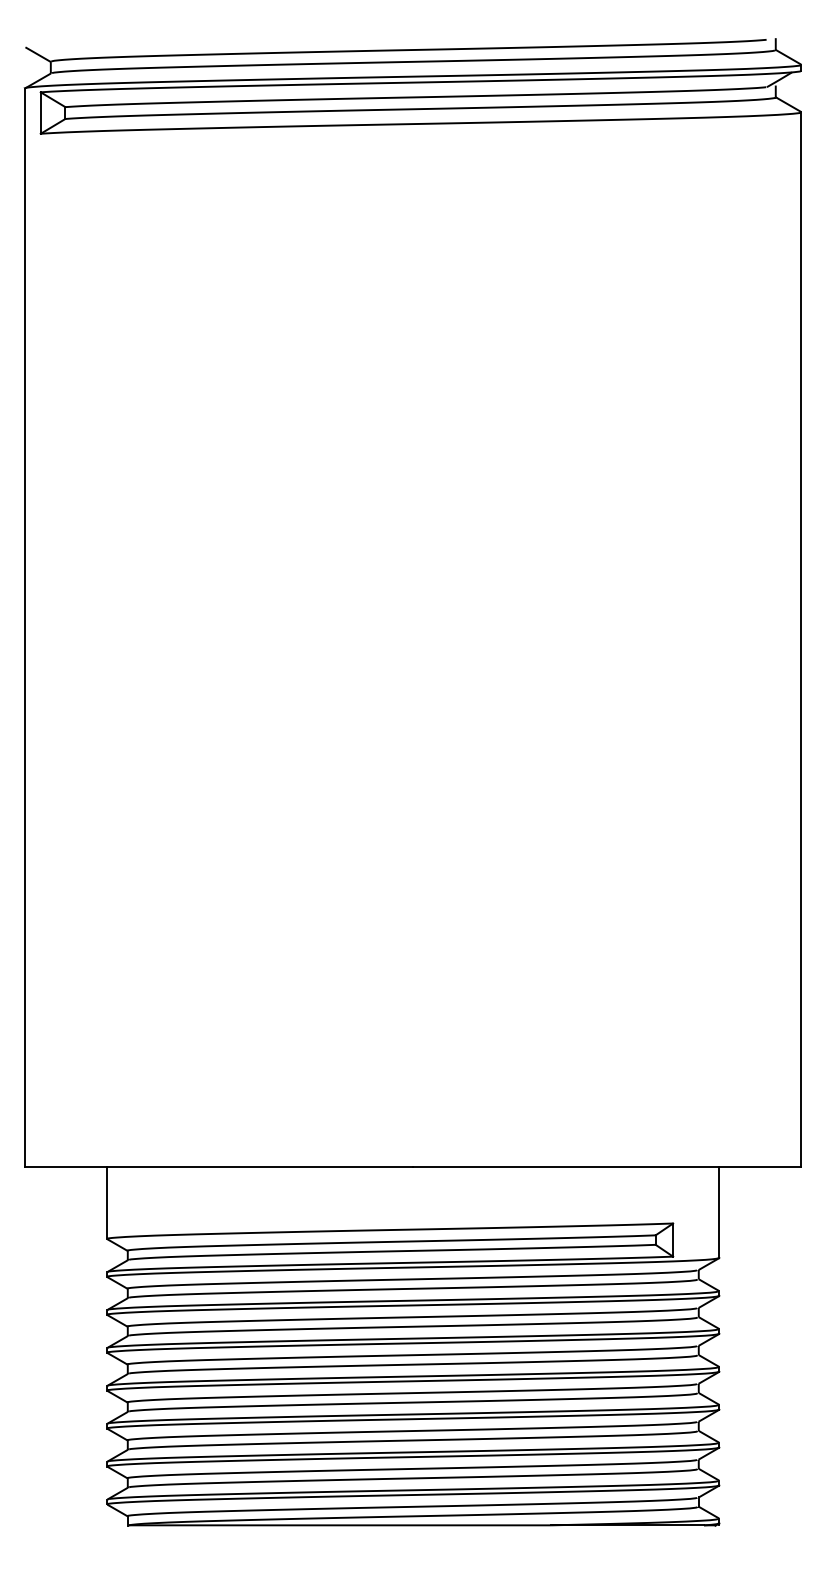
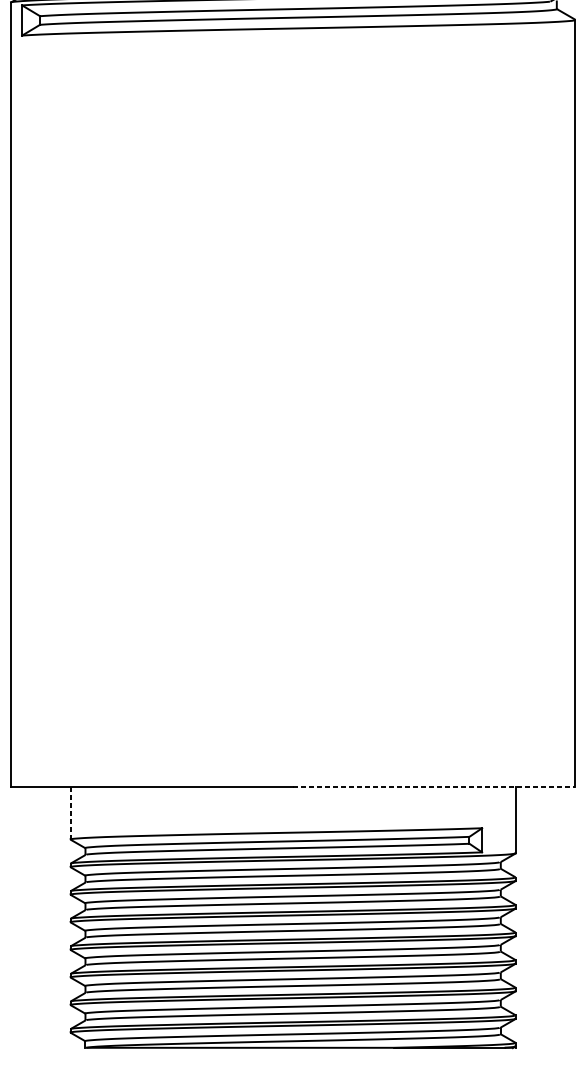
line: (607, 1167) -> (434, 787), solid -> dashed
line: (107, 1203) -> (70, 813), solid -> dashed

